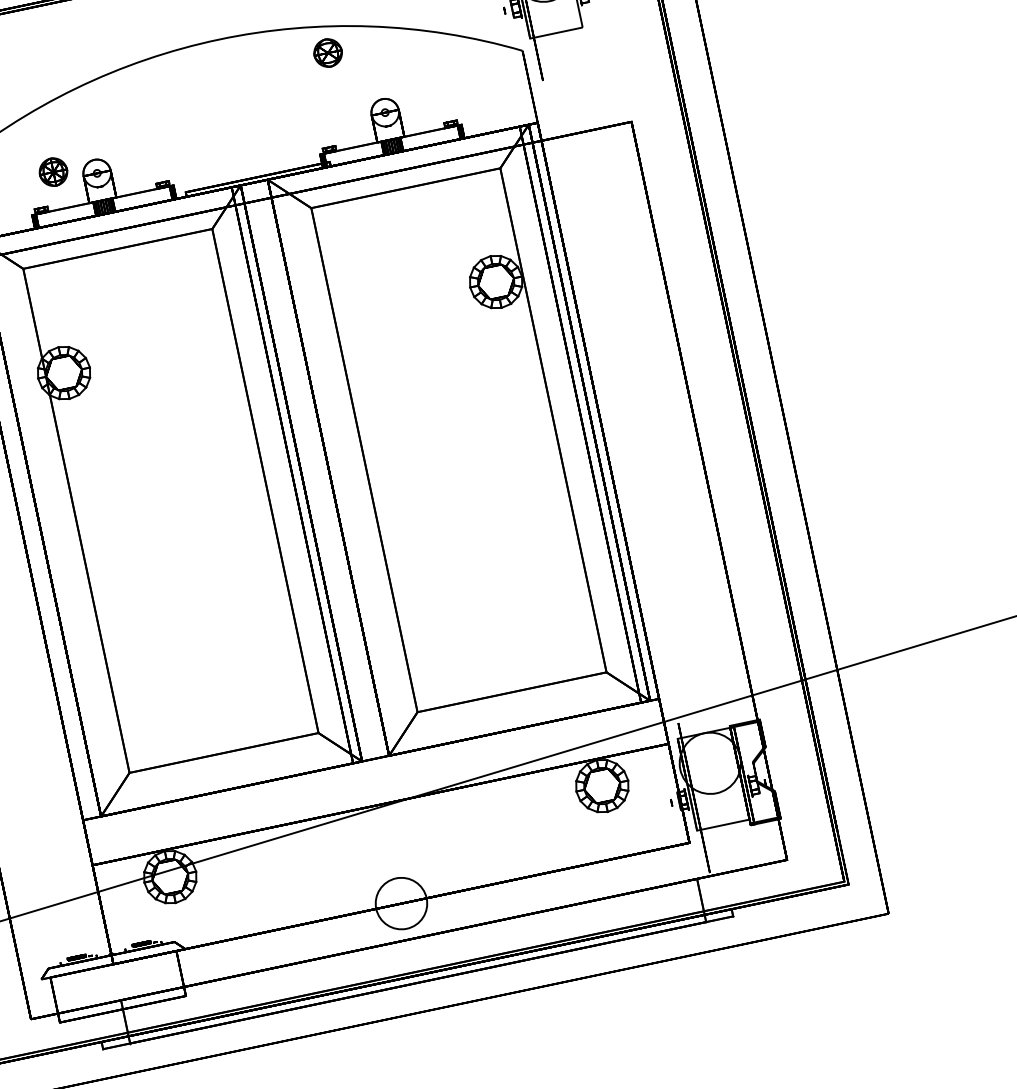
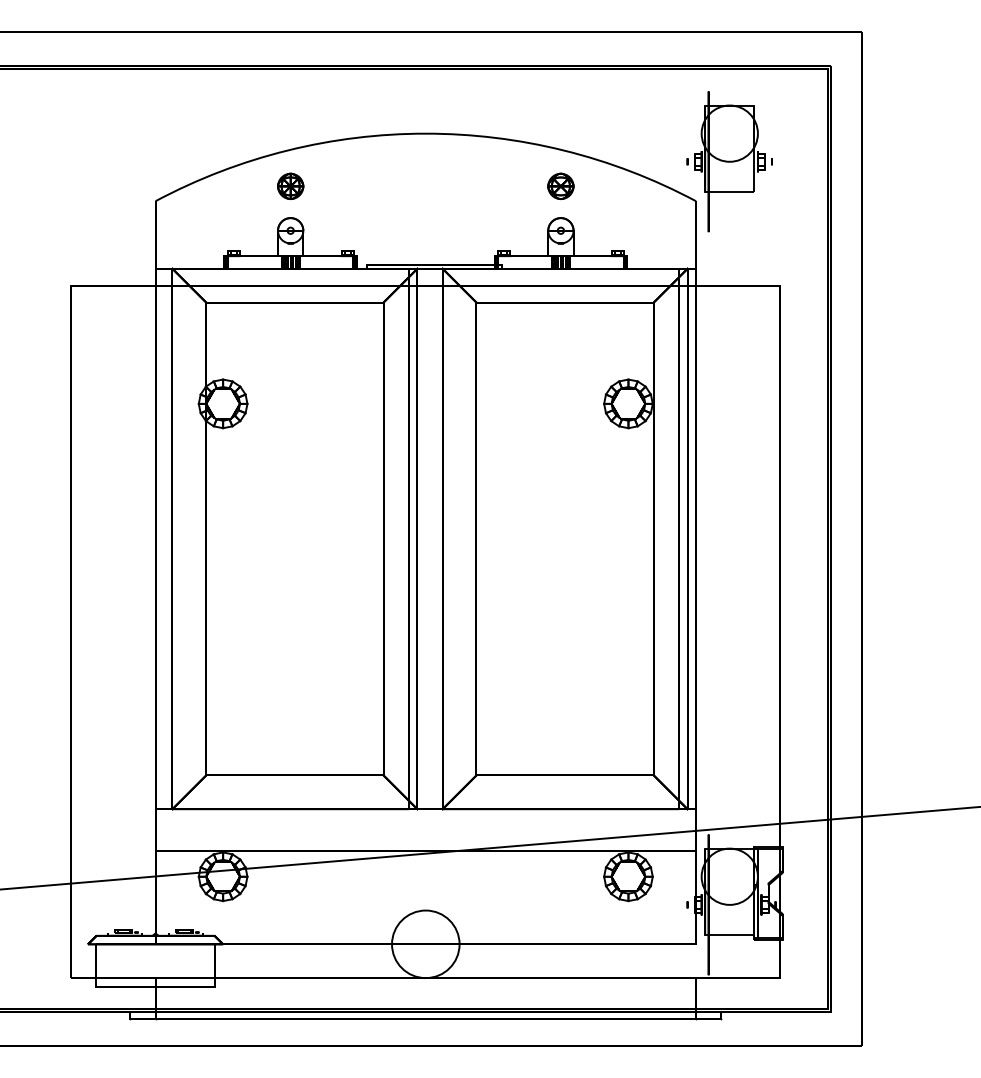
part: (327, 52) -> (560, 185), moved
part: (53, 172) -> (290, 186), moved
circle: (401, 903) -> (425, 944), size x1.43

